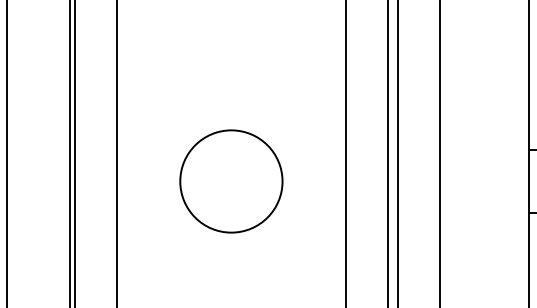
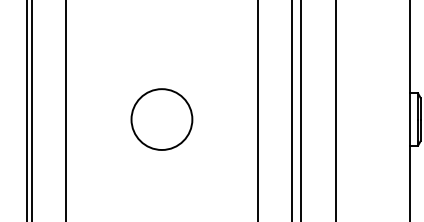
circle: (231, 180) -> (162, 118), size x0.71

